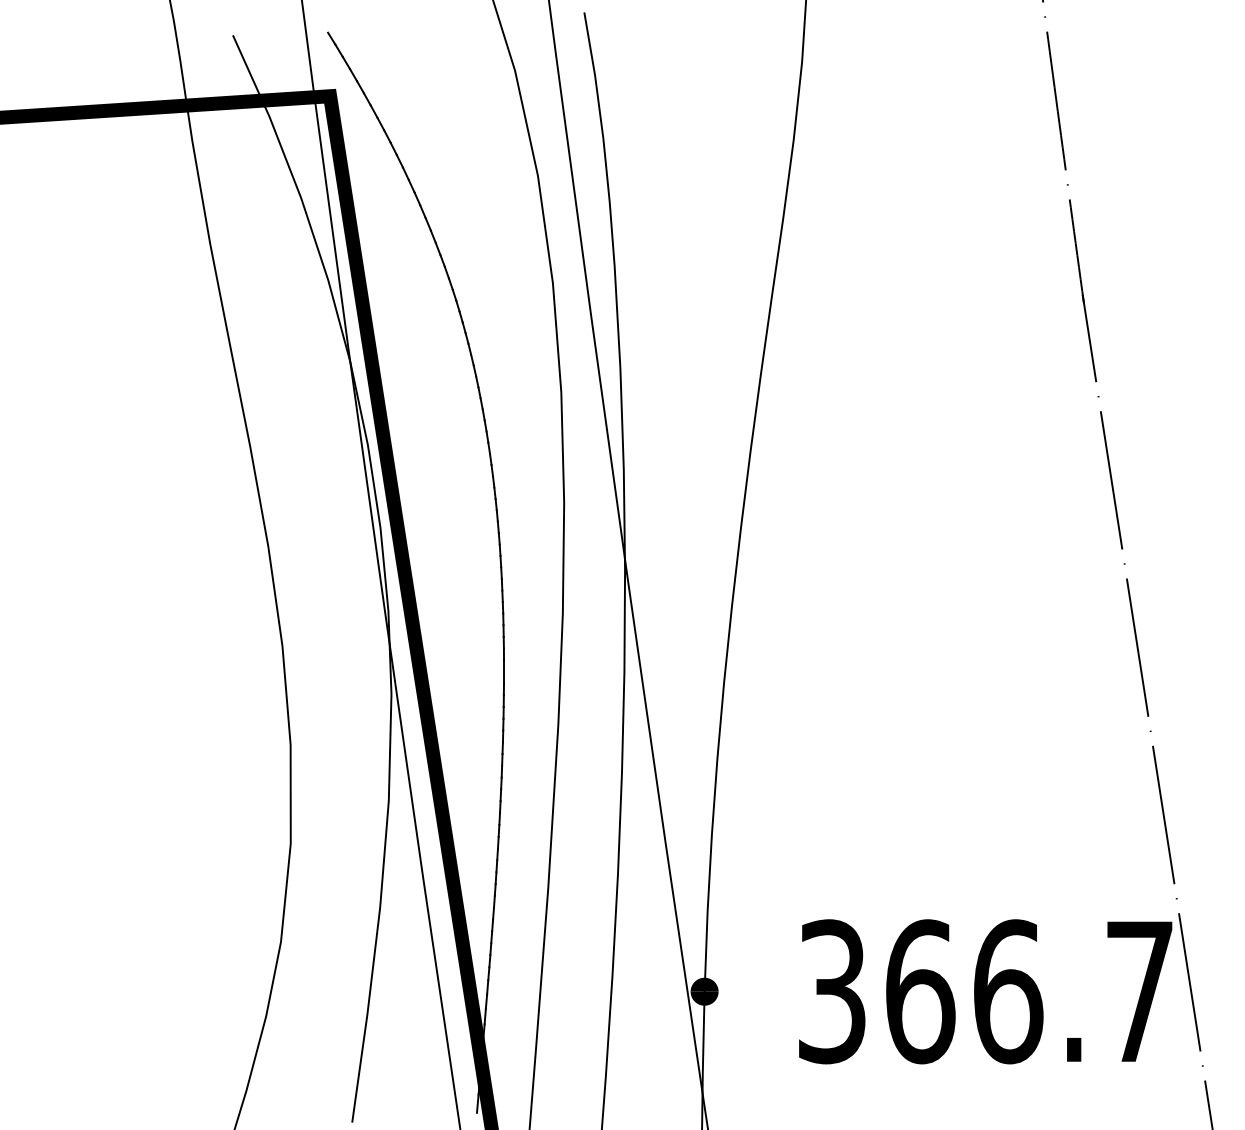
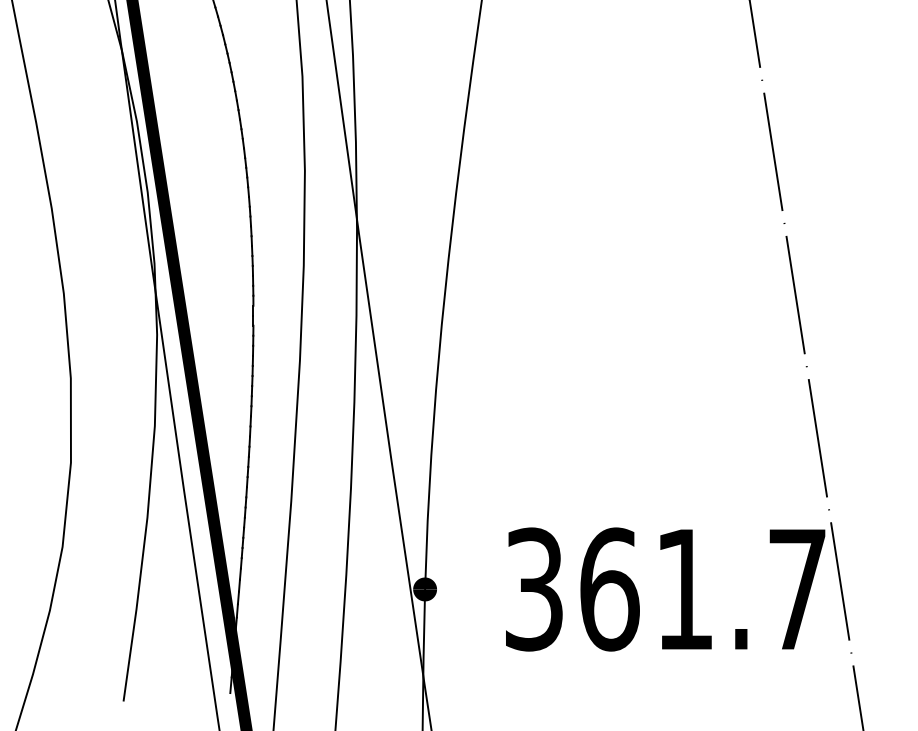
text: (1008, 991) -> (685, 589), 366.7 -> 361.7

